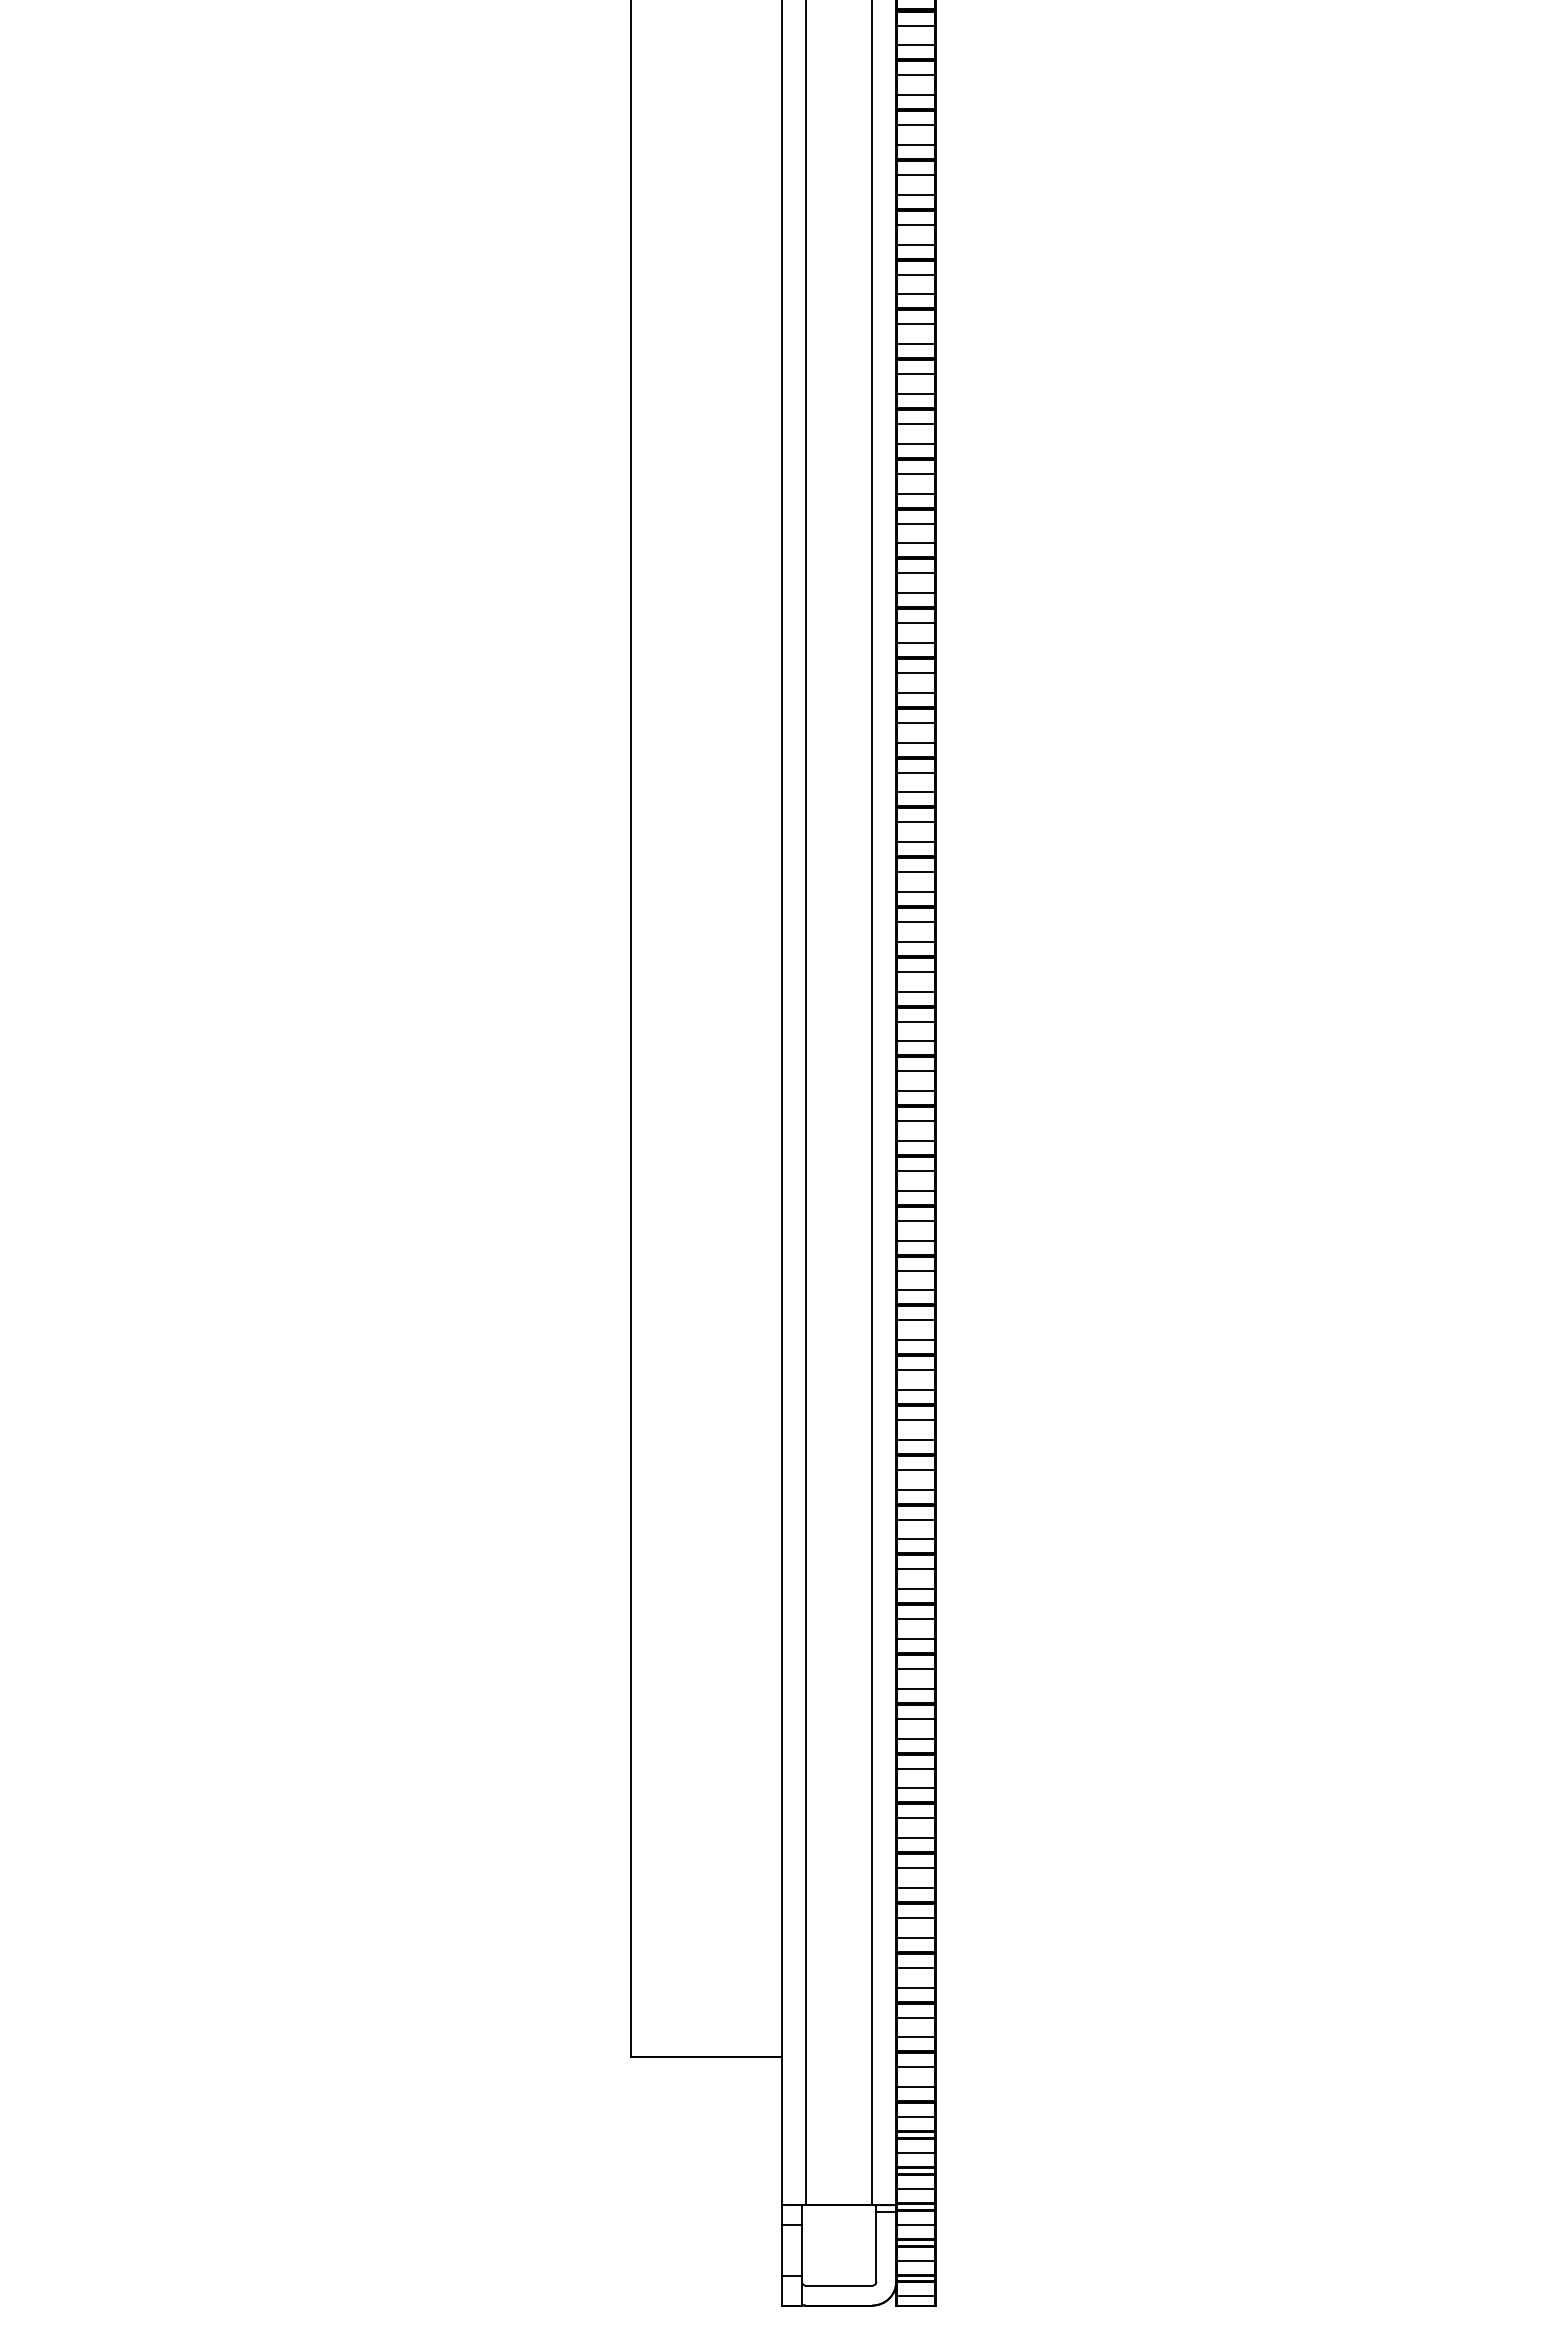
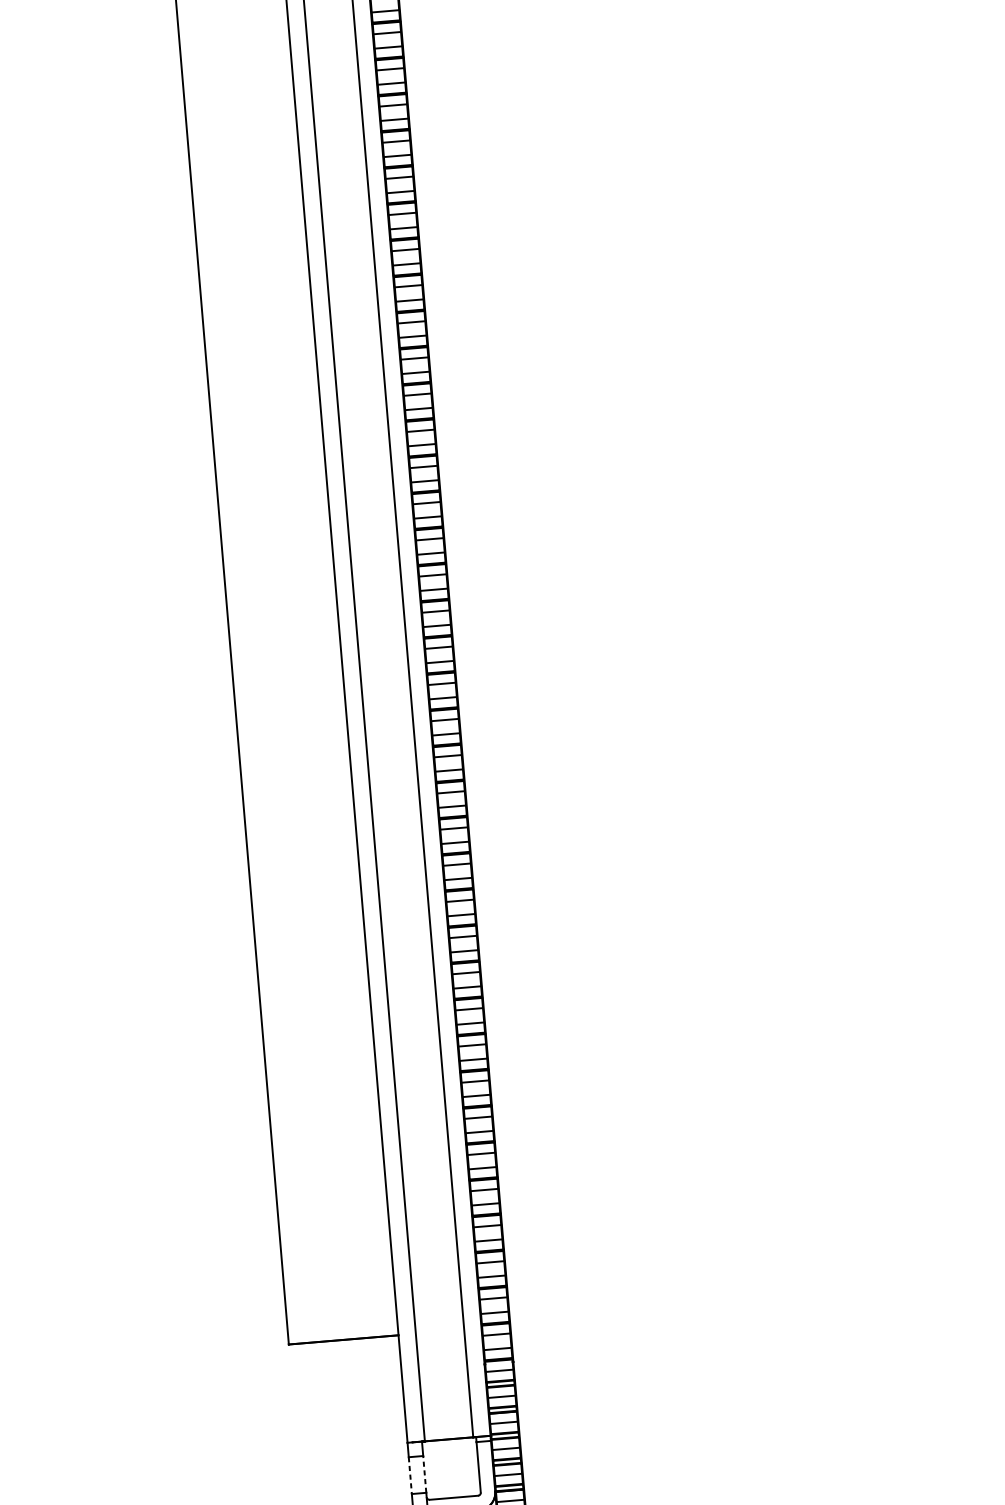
line: (801, 2249) -> (424, 1473), solid -> dashed
line: (782, 2250) -> (410, 1475), solid -> dashed

